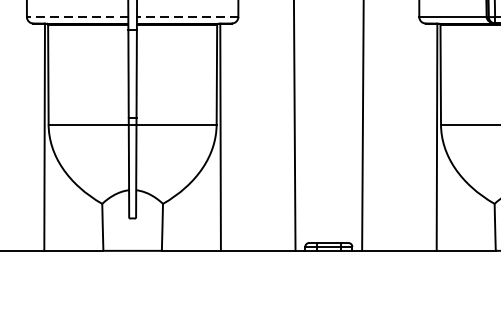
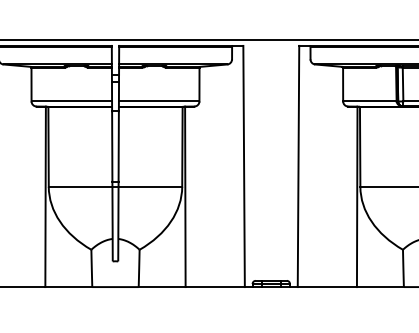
line: (77, 17) -> (71, 101), dashed -> solid
line: (186, 17) -> (158, 101), dashed -> solid

